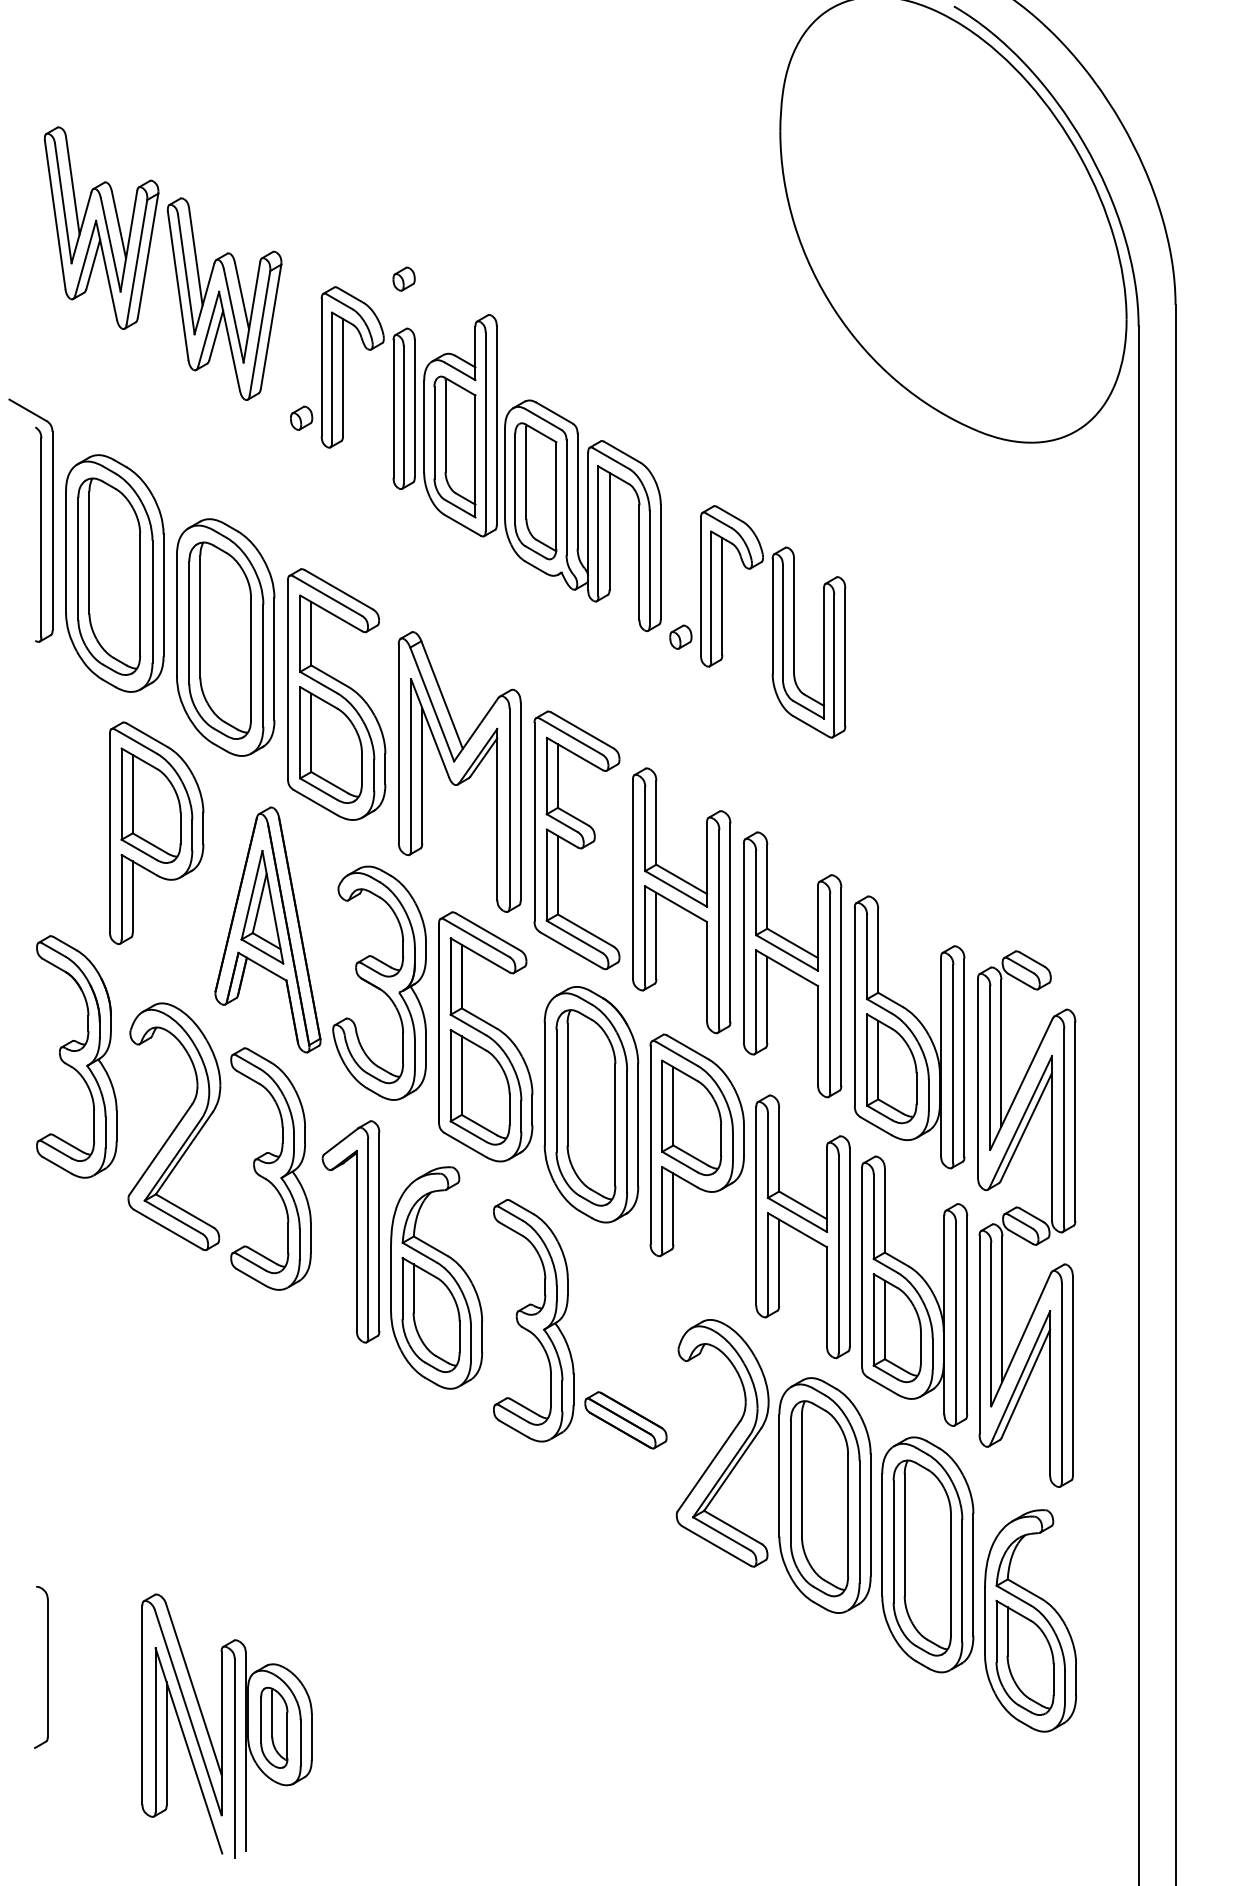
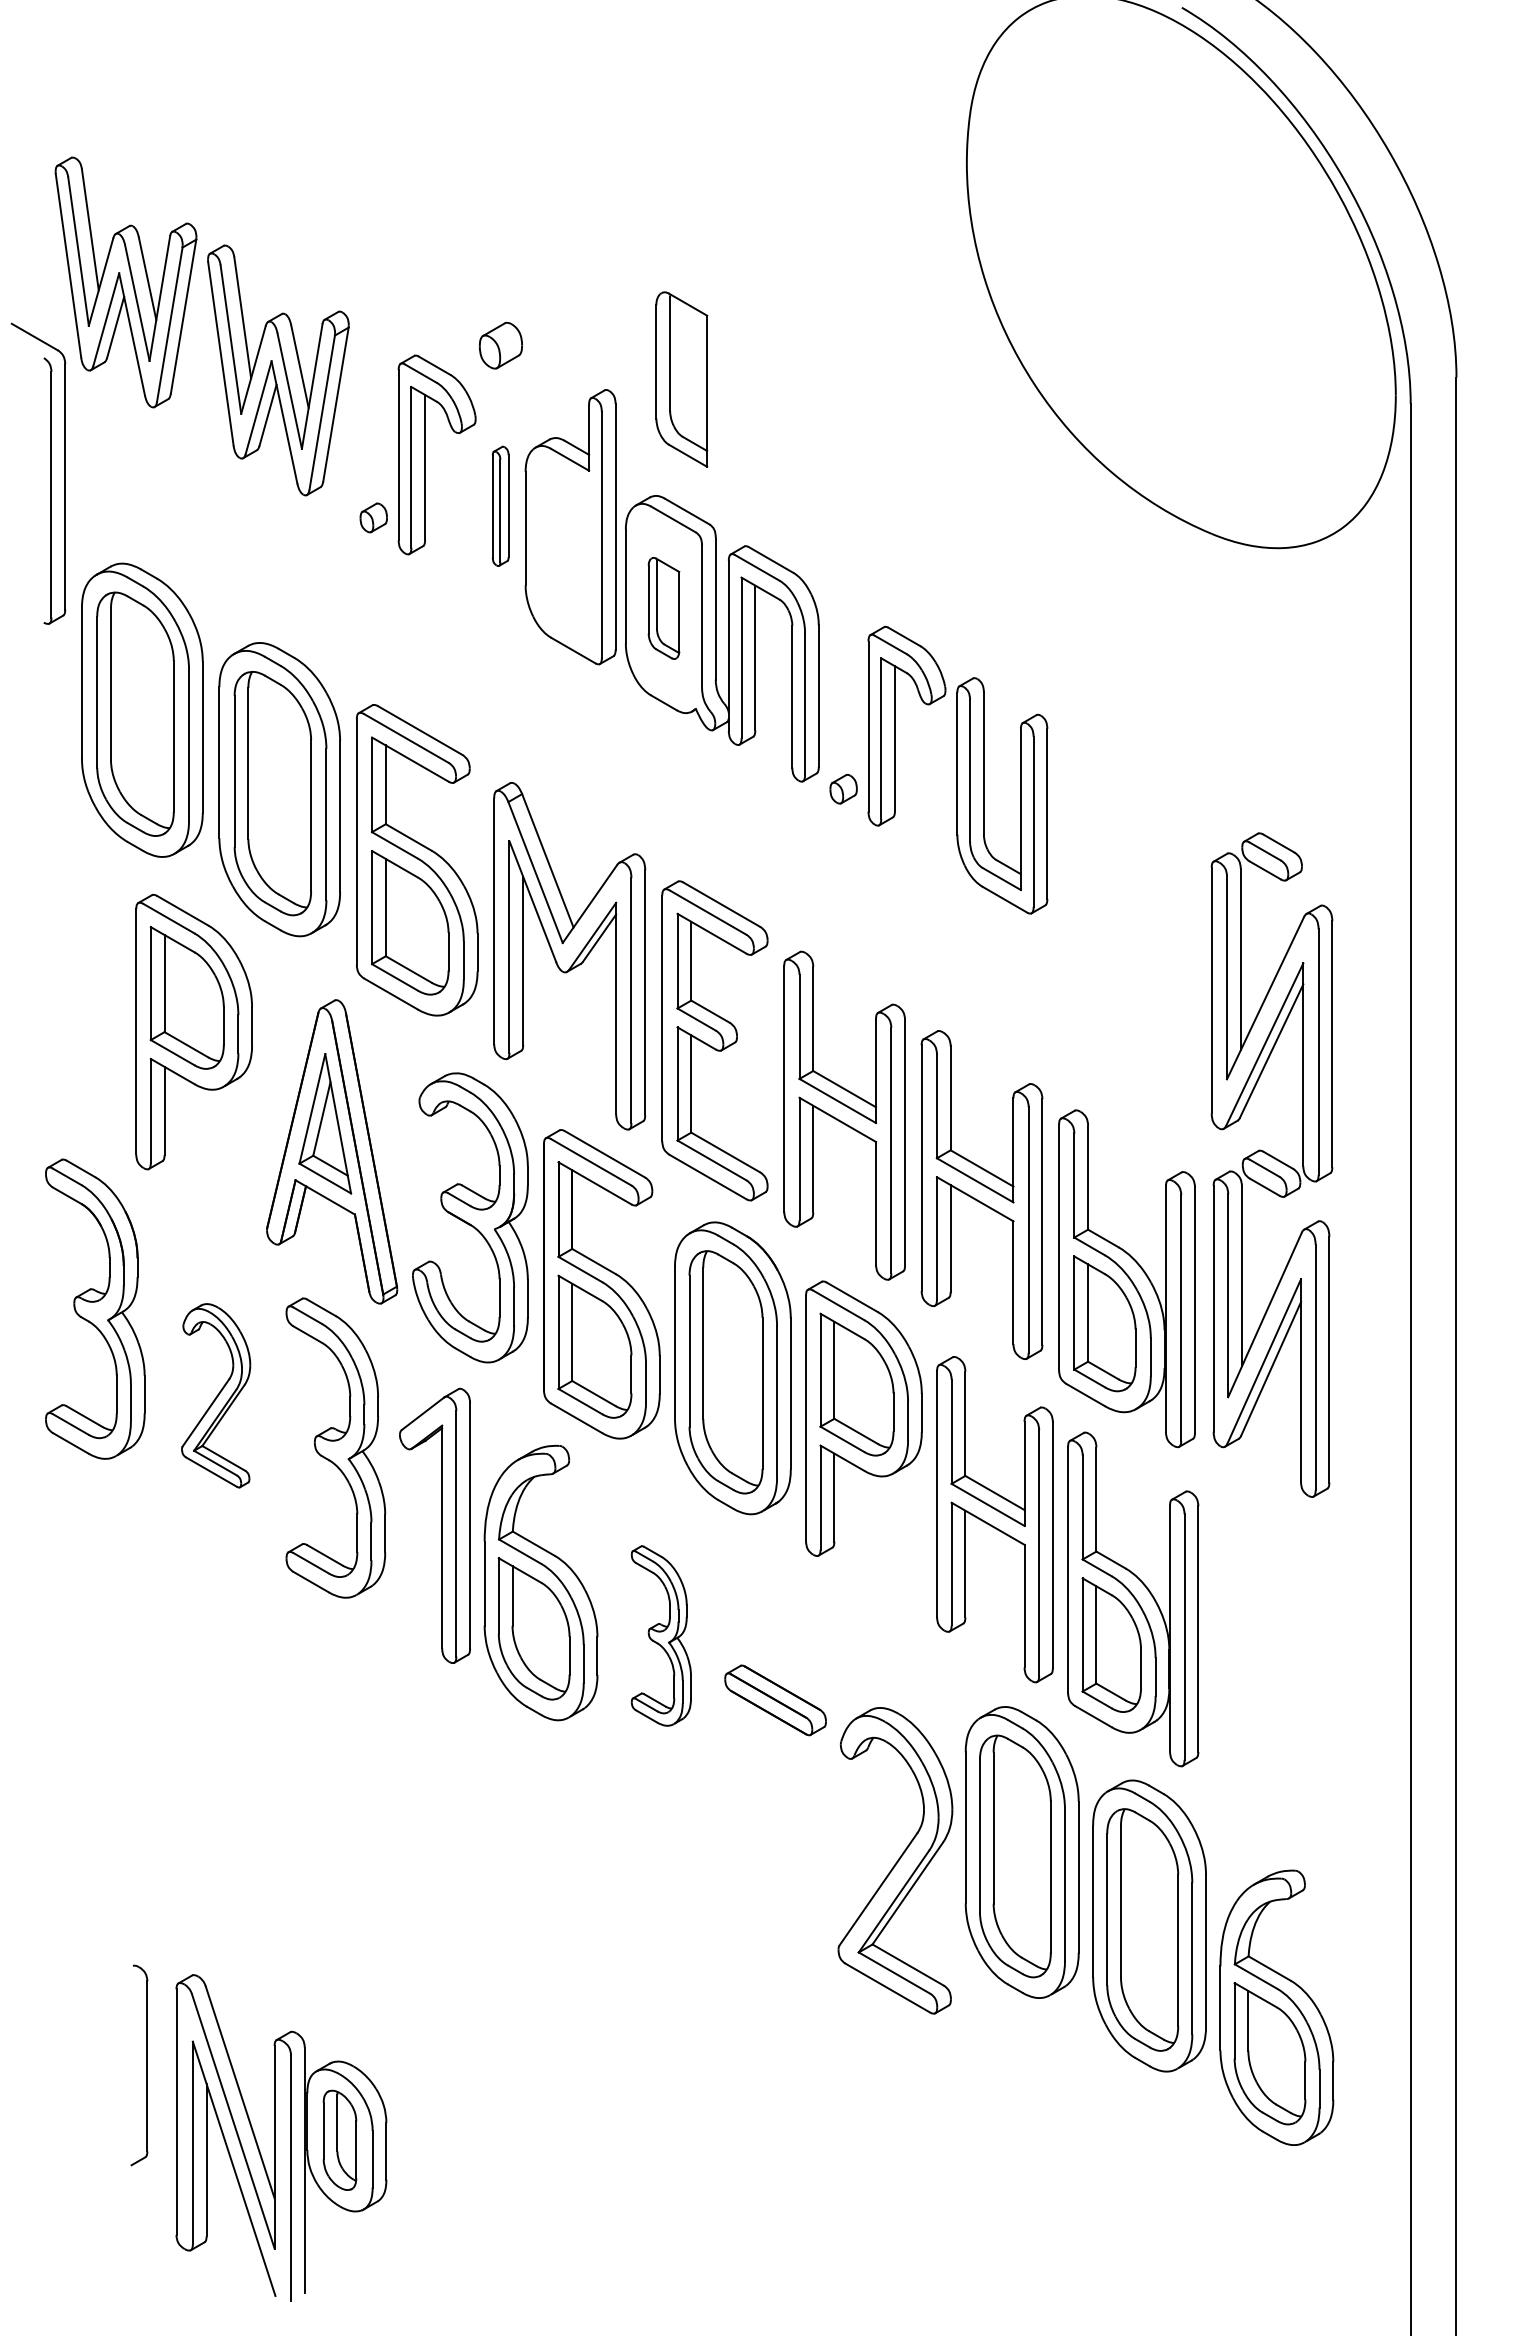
part: (403, 279) -> (500, 345), size x1.6
part: (403, 409) -> (500, 506), size x0.6
part: (454, 446) -> (681, 379), moved
part: (535, 491) -> (663, 608), size x0.6
part: (40, 520) -> (50, 473), moved
part: (173, 1126) -> (215, 1395), size x0.6
part: (1026, 1218) -> (1271, 1164), moved
part: (533, 1320) -> (661, 1635), size x0.6
part: (625, 1420) -> (775, 1700), moved
part: (722, 1443) -> (895, 1860), moved
part: (47, 1667) -> (146, 2065), moved

